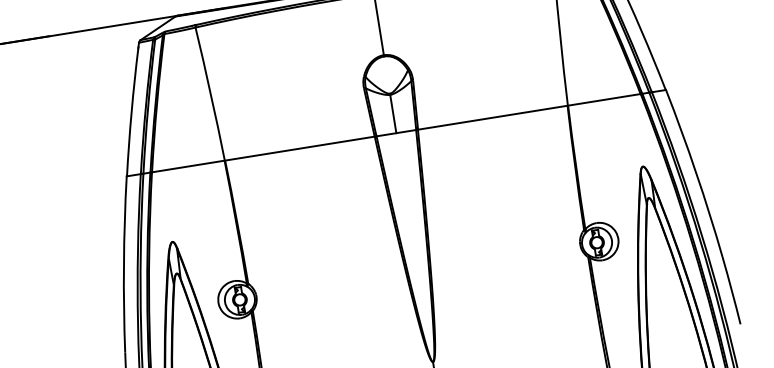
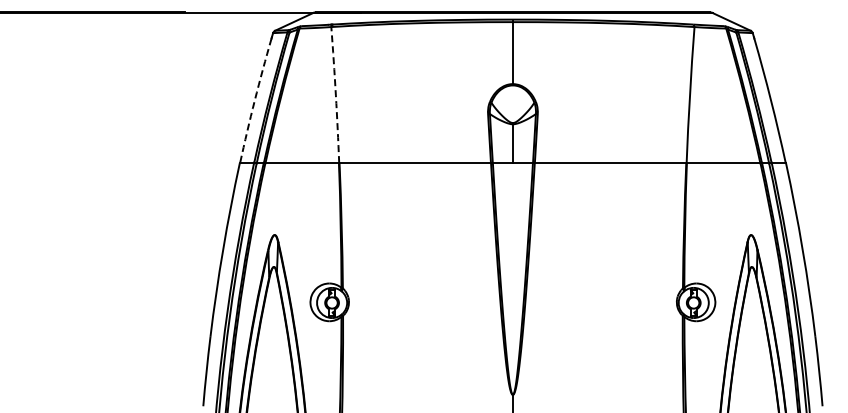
arc: (210, 94) -> (335, 95), solid -> dashed
arc: (131, 112) -> (254, 100), solid -> dashed

